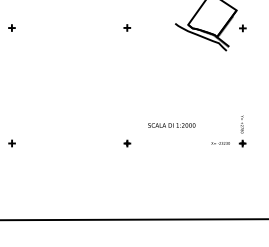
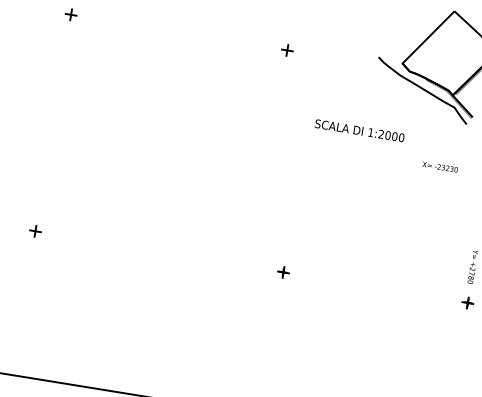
text: (171, 125) -> (359, 130), moved
part: (127, 143) -> (283, 272), moved
text: (220, 143) -> (439, 167), moved

